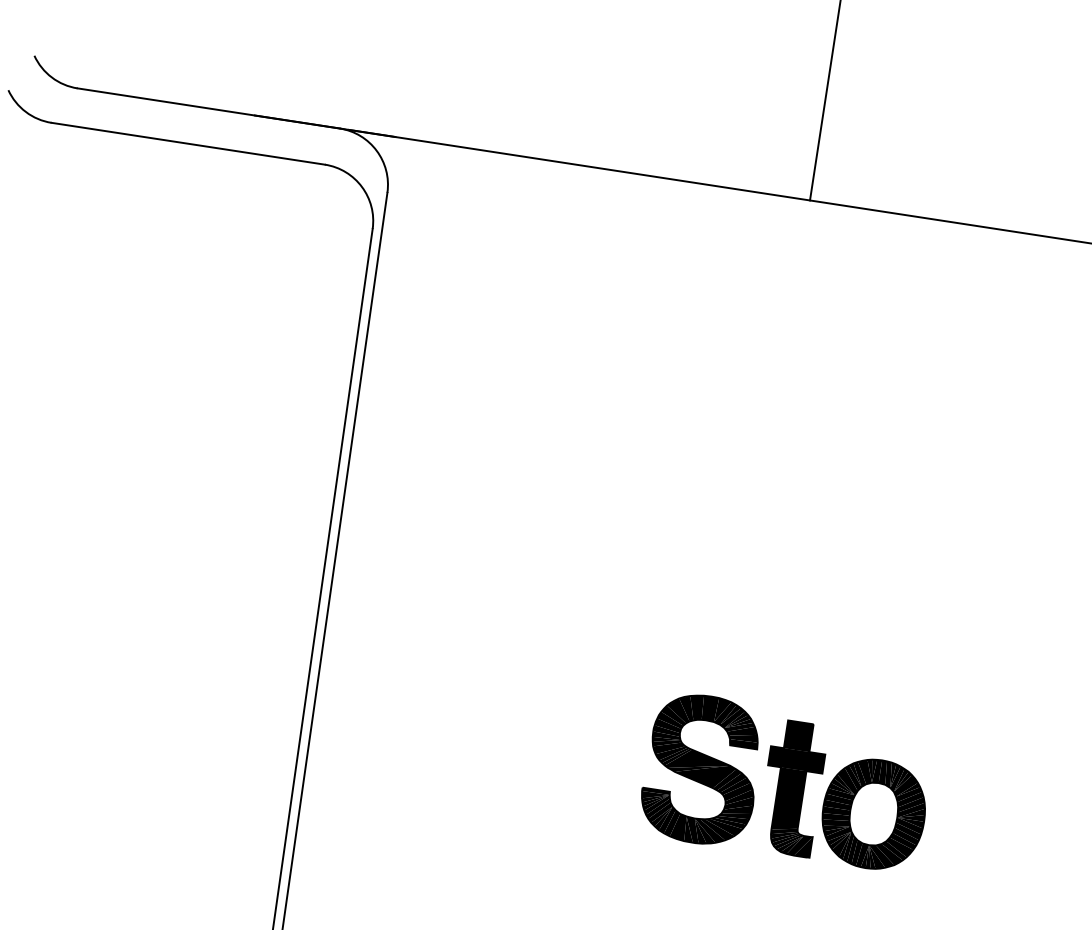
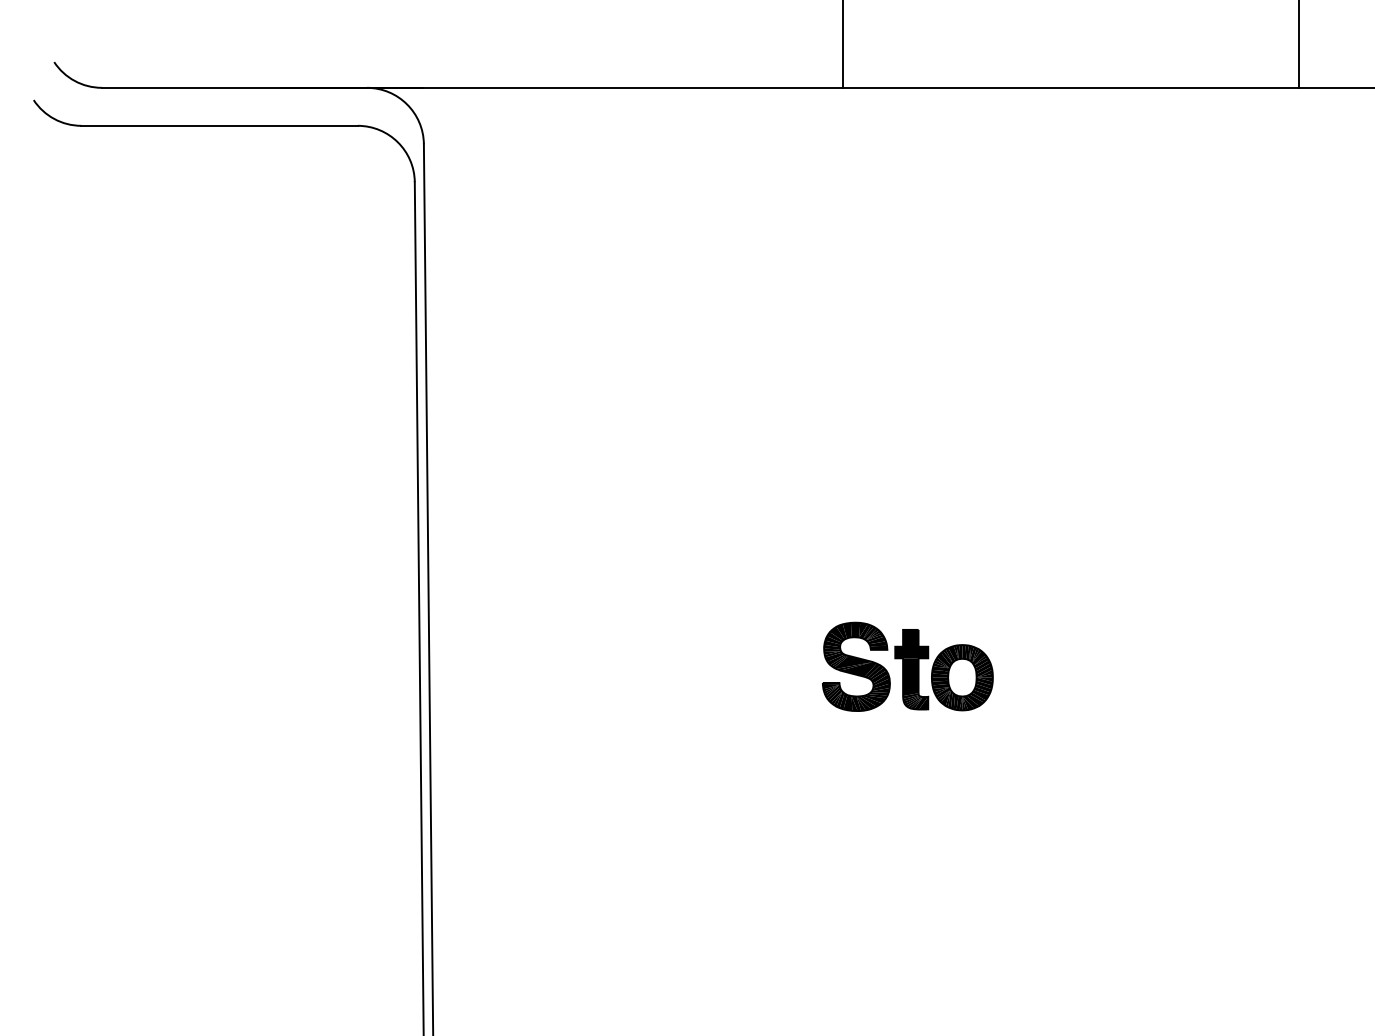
part: (786, 782) -> (907, 666), size x0.6

